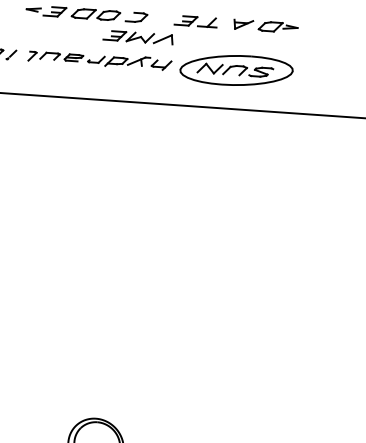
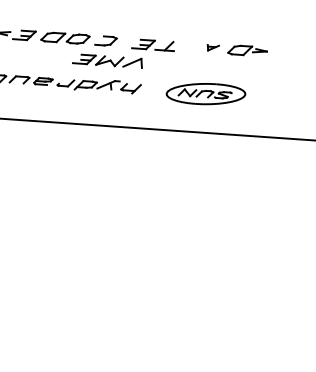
part: (195, 21) -> (152, 45), moved
part: (243, 23) -> (212, 47), size x0.6
part: (236, 70) -> (205, 94), size x0.7

